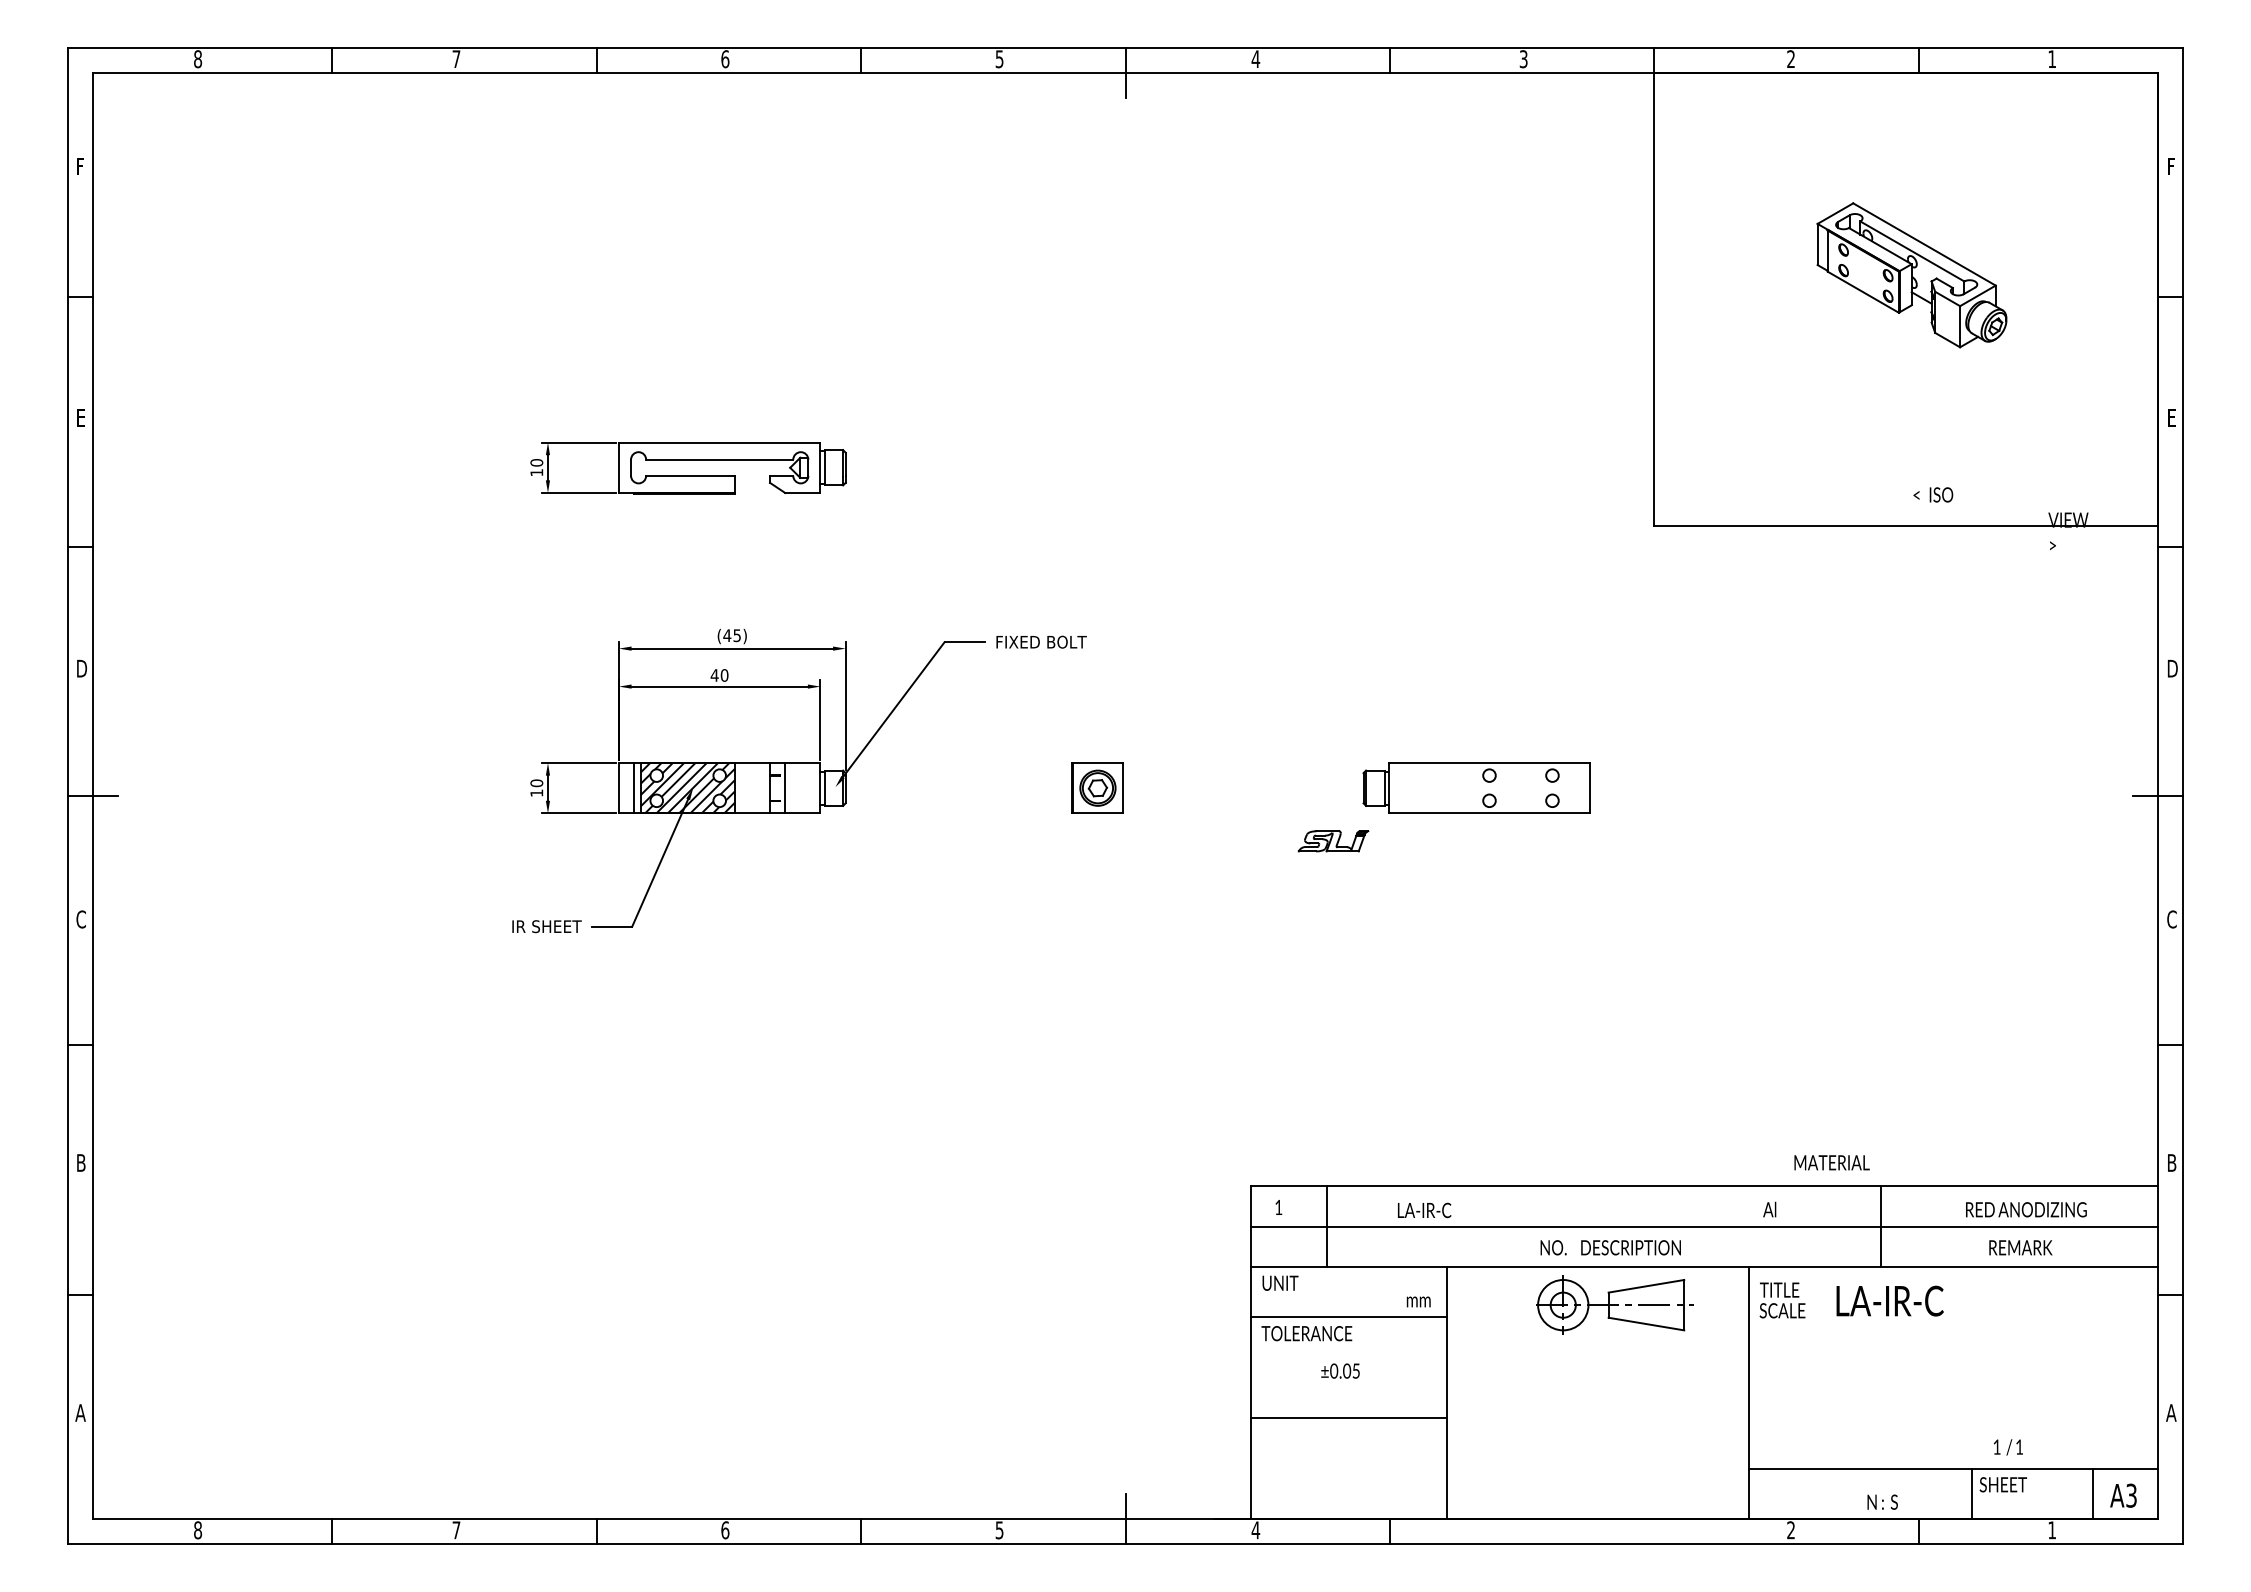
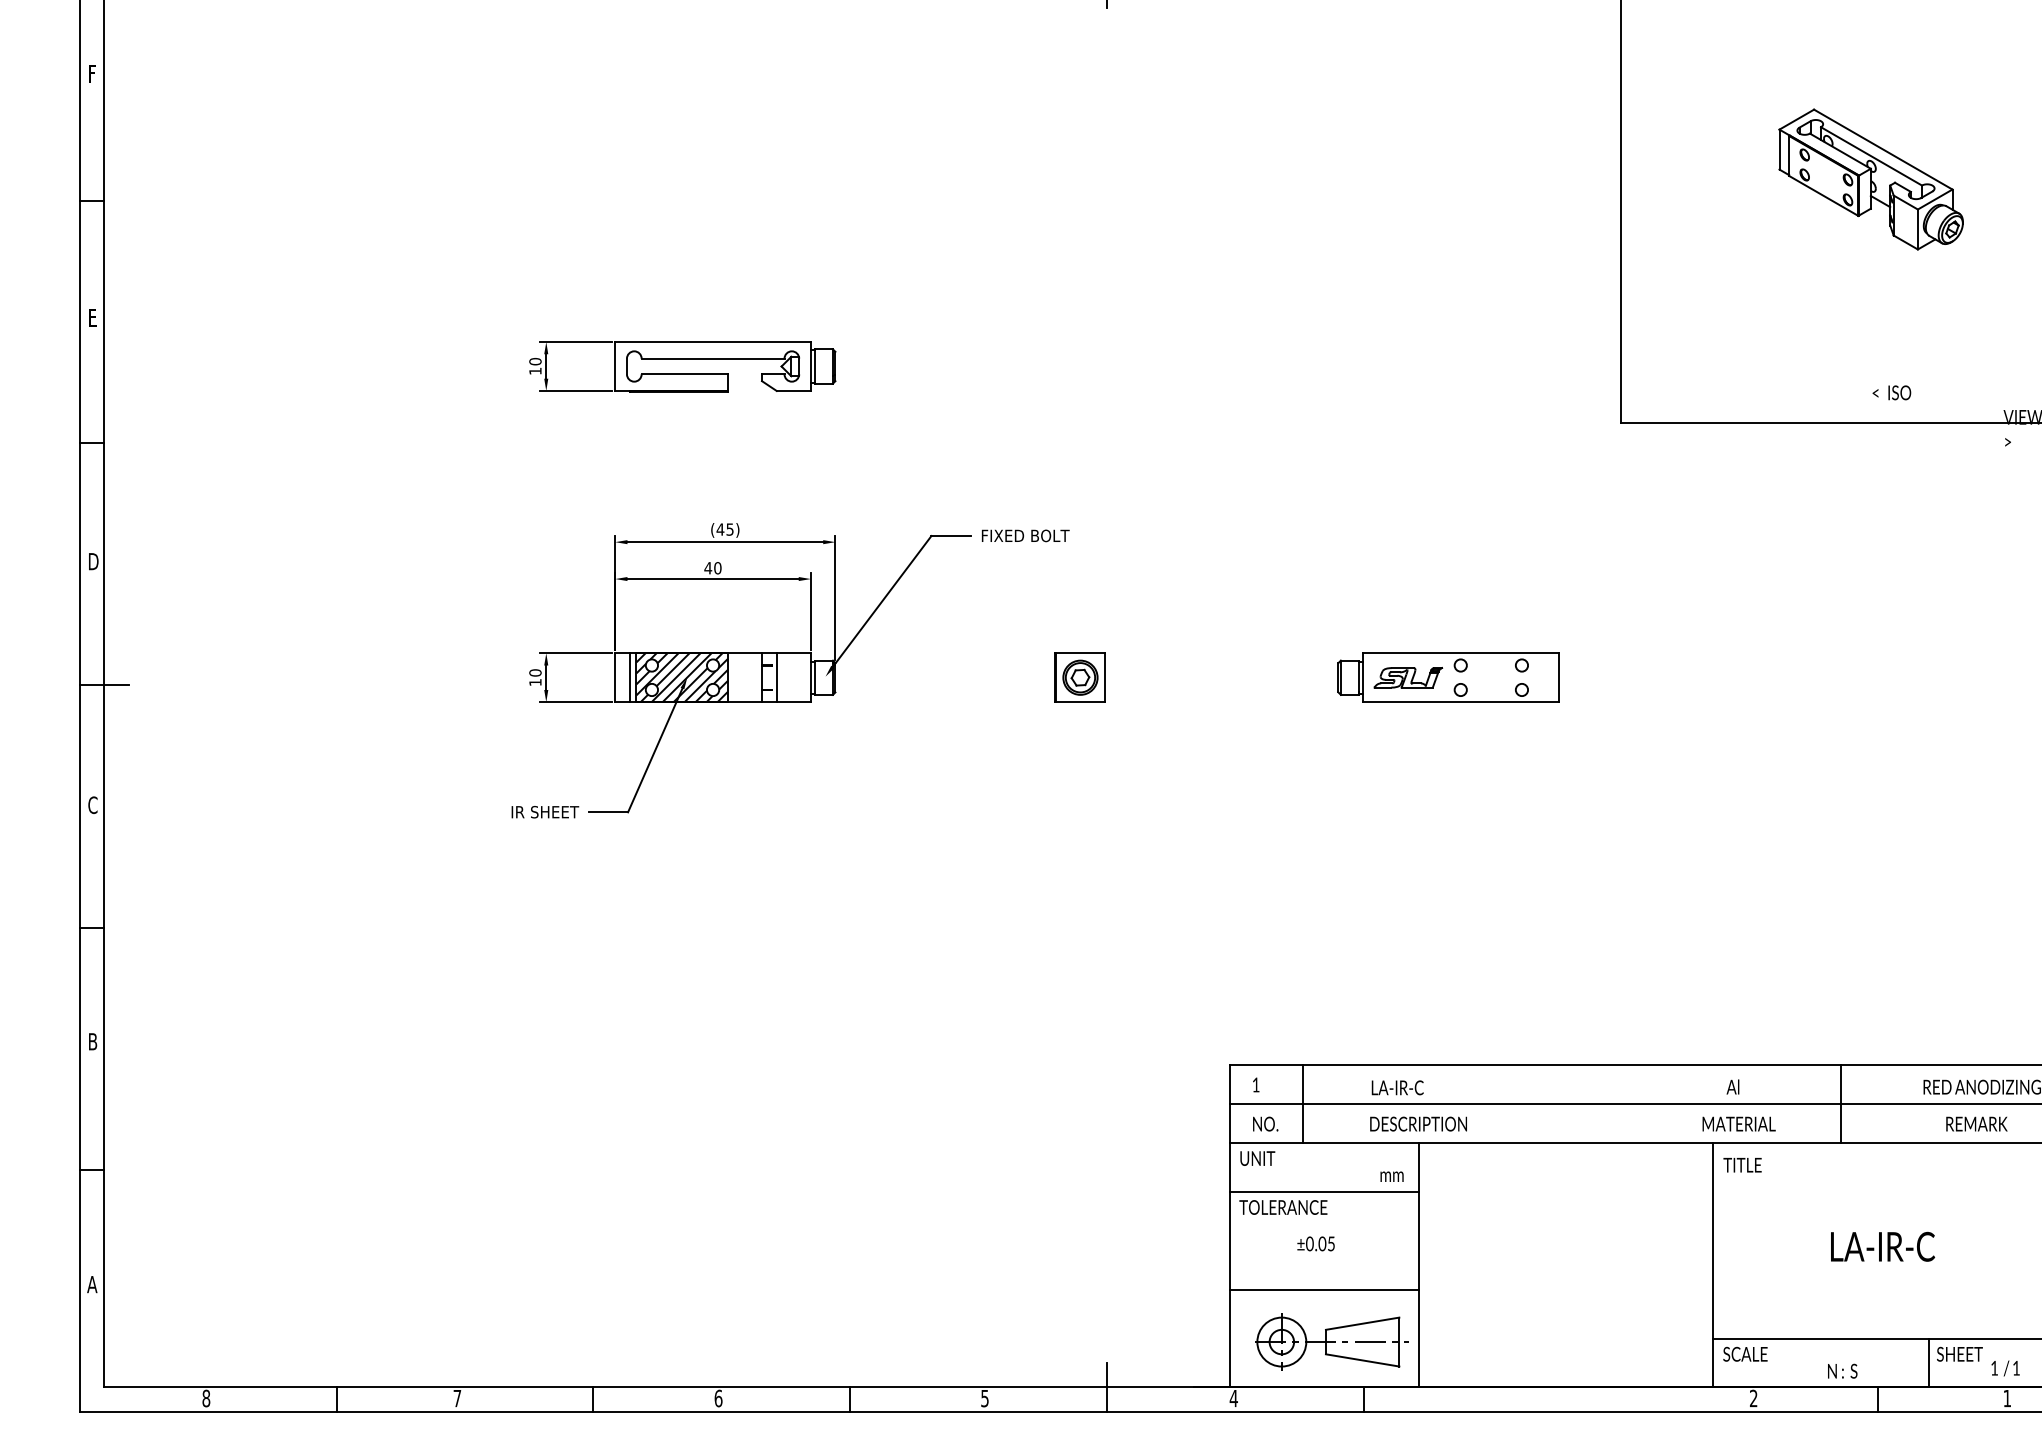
part: (1333, 841) -> (1408, 678), moved
text: (1831, 1162) -> (1738, 1123), moved
text: (1553, 1247) -> (1265, 1123), moved
text: (1630, 1247) -> (1418, 1123), moved
text: (1889, 1300) -> (1882, 1246), moved
part: (1614, 1304) -> (1331, 1341), moved
text: (1782, 1310) -> (1745, 1354), moved
text: (2008, 1447) -> (2005, 1368), moved

